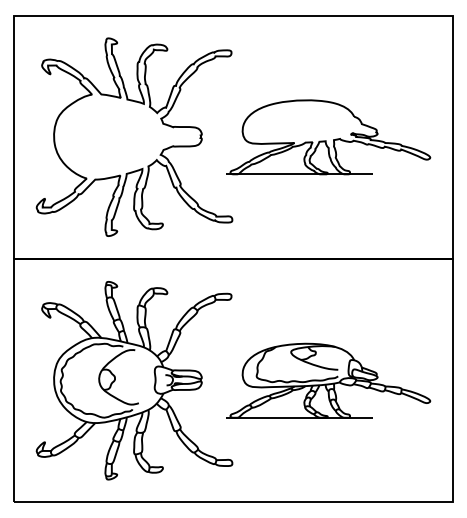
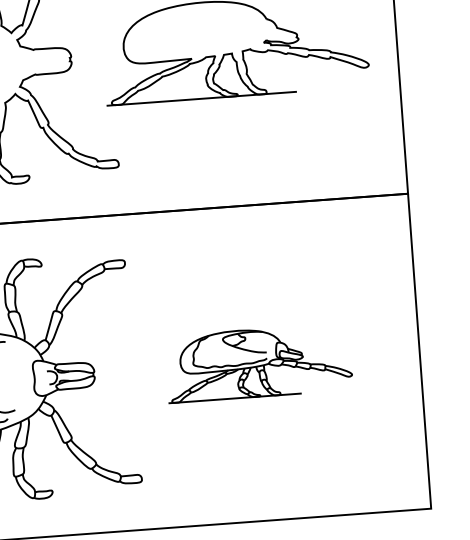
part: (328, 380) -> (258, 362), size x0.7

